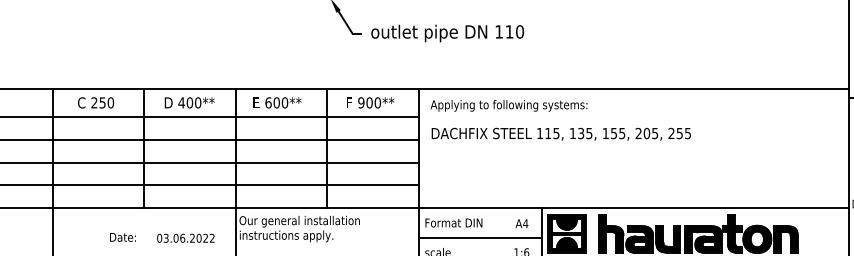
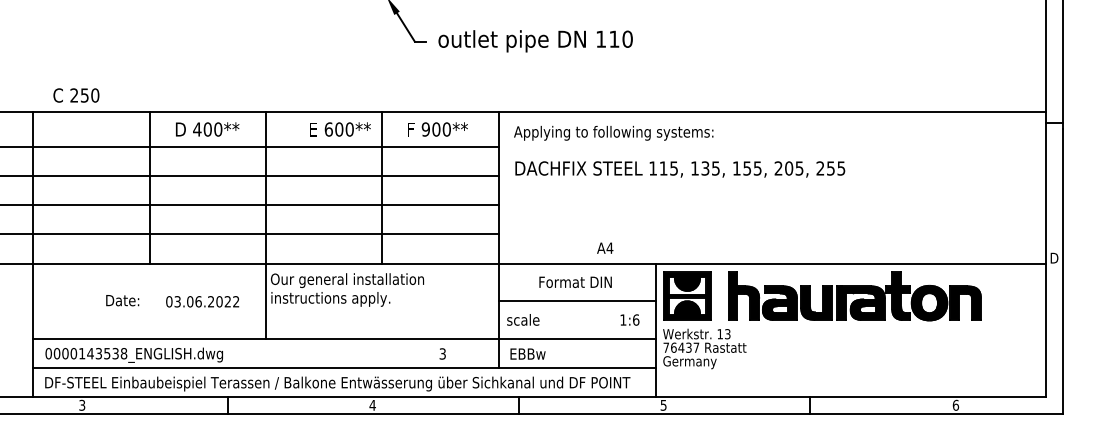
text: (96, 102) -> (76, 95), moved
text: (277, 102) -> (340, 129), moved
text: (453, 222) -> (575, 281), moved
text: (522, 223) -> (605, 247), moved

